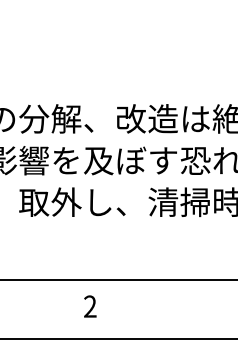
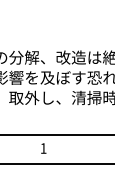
text: (90, 306) -> (43, 148), 2 -> 1

